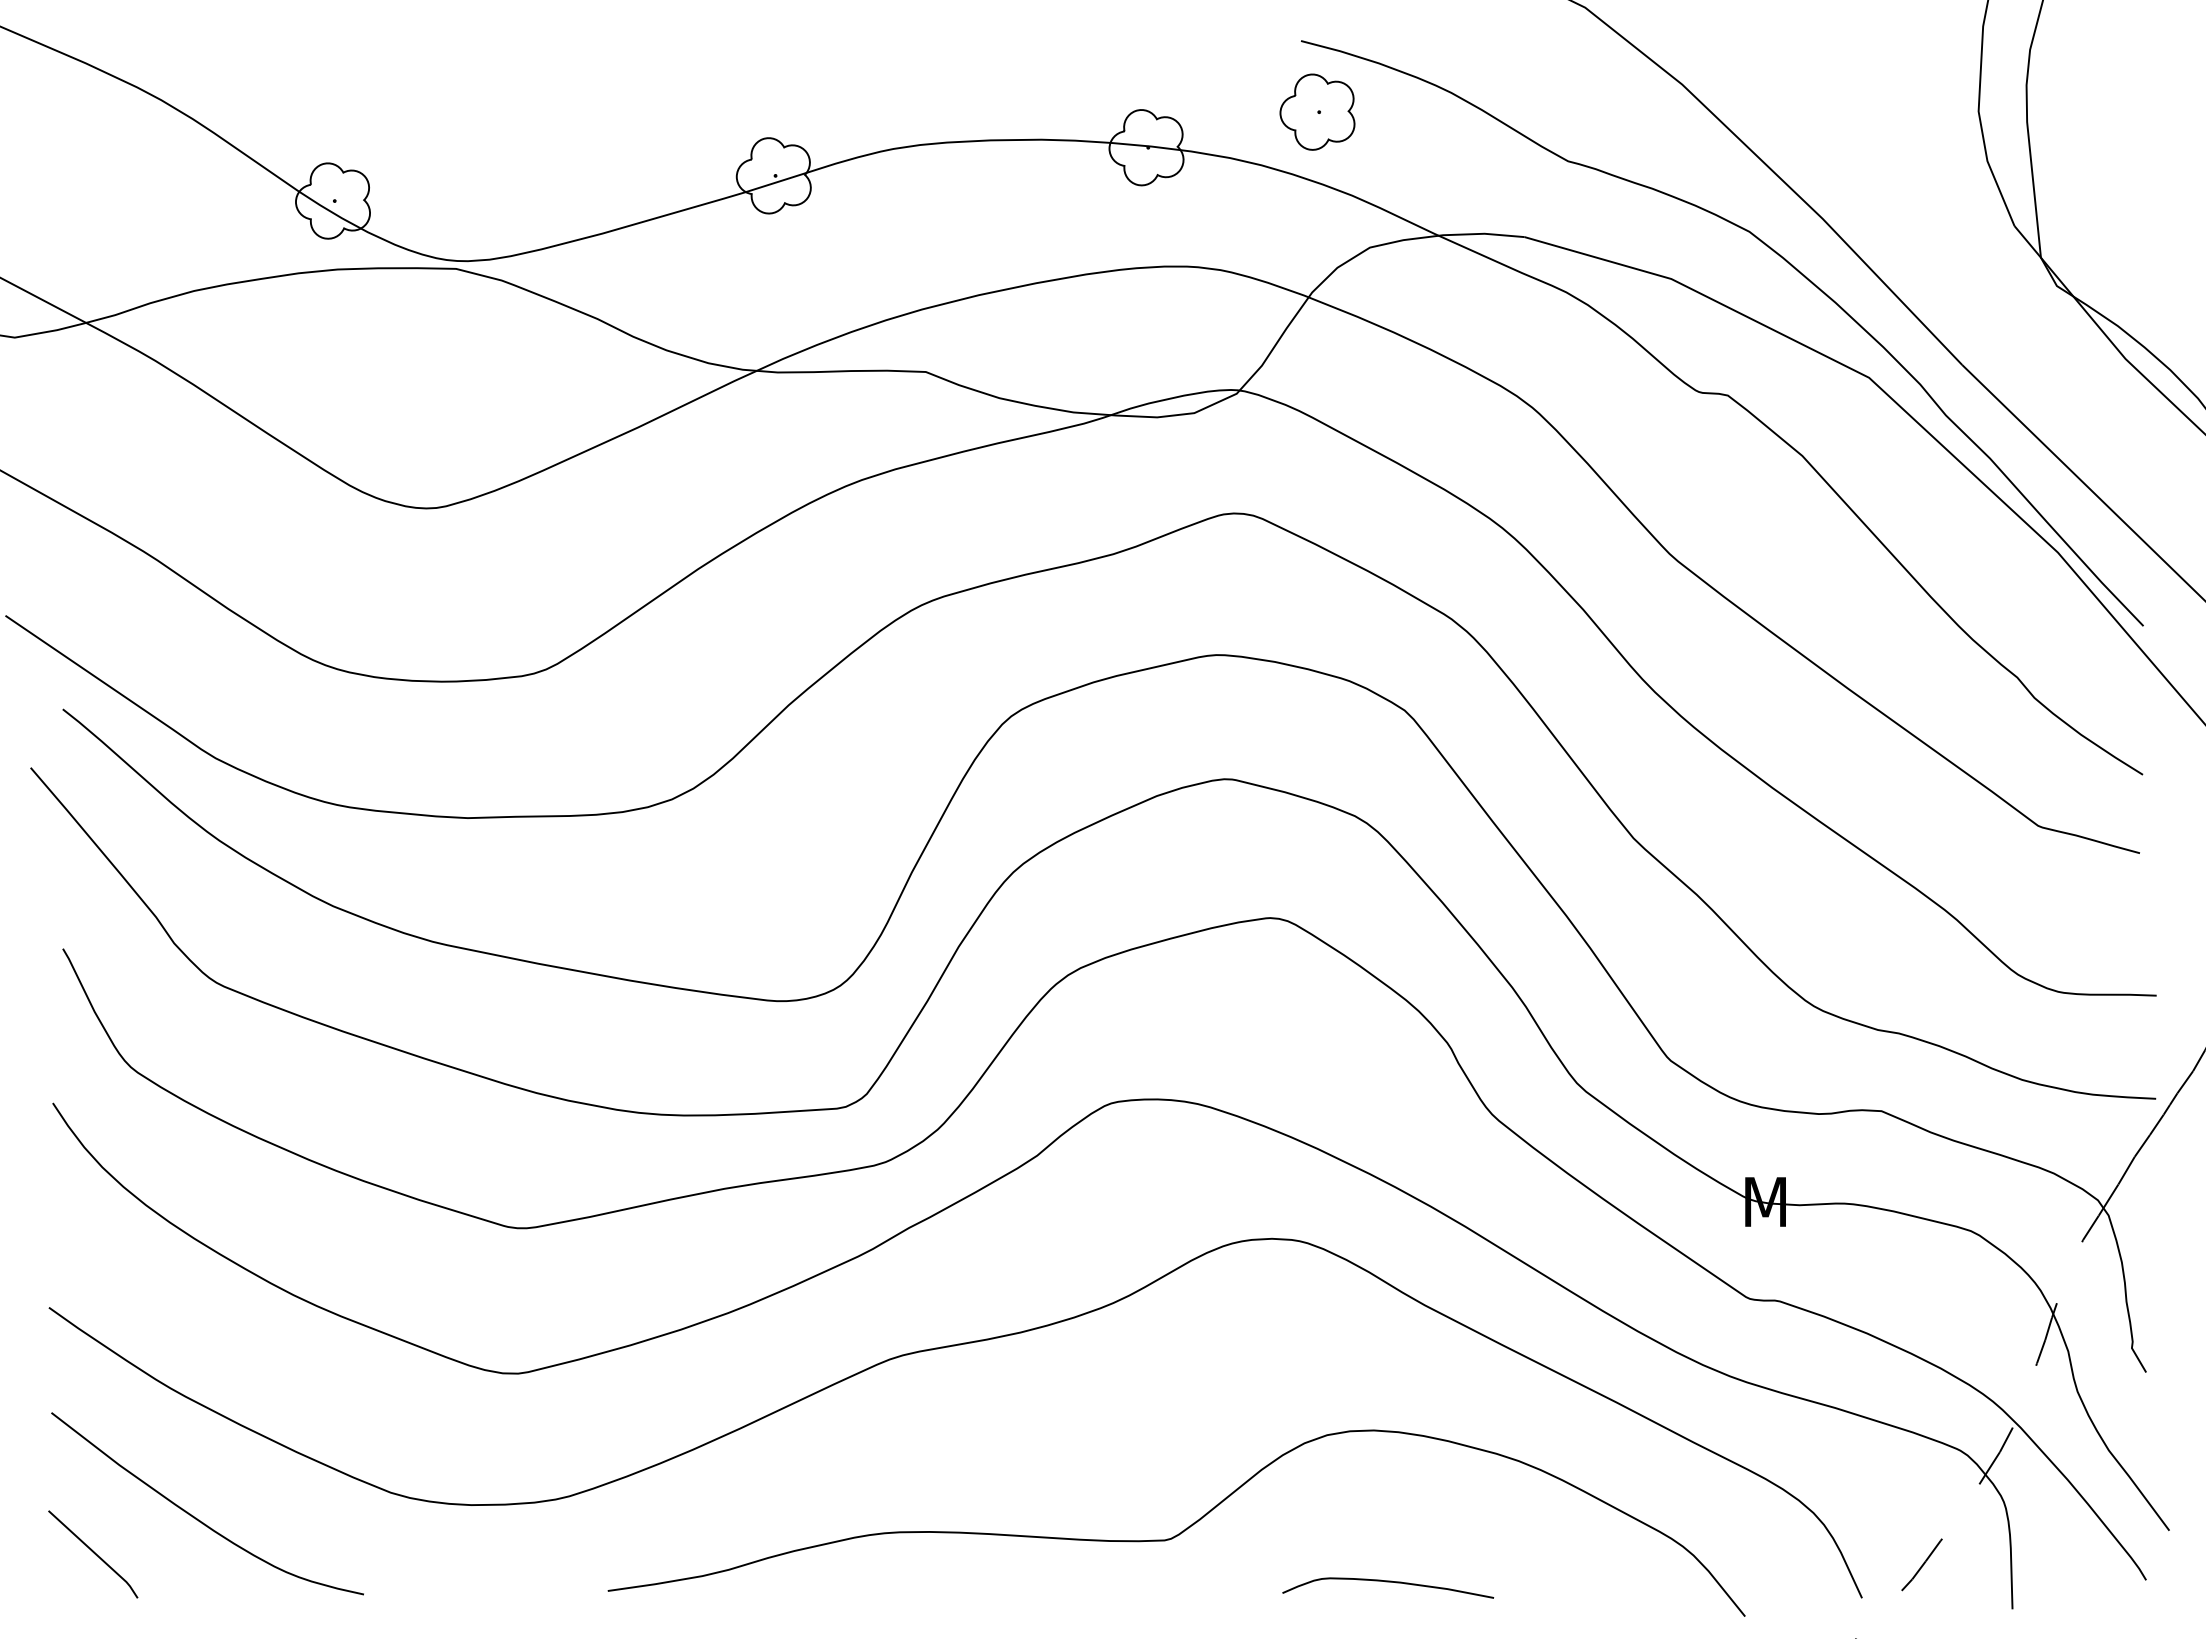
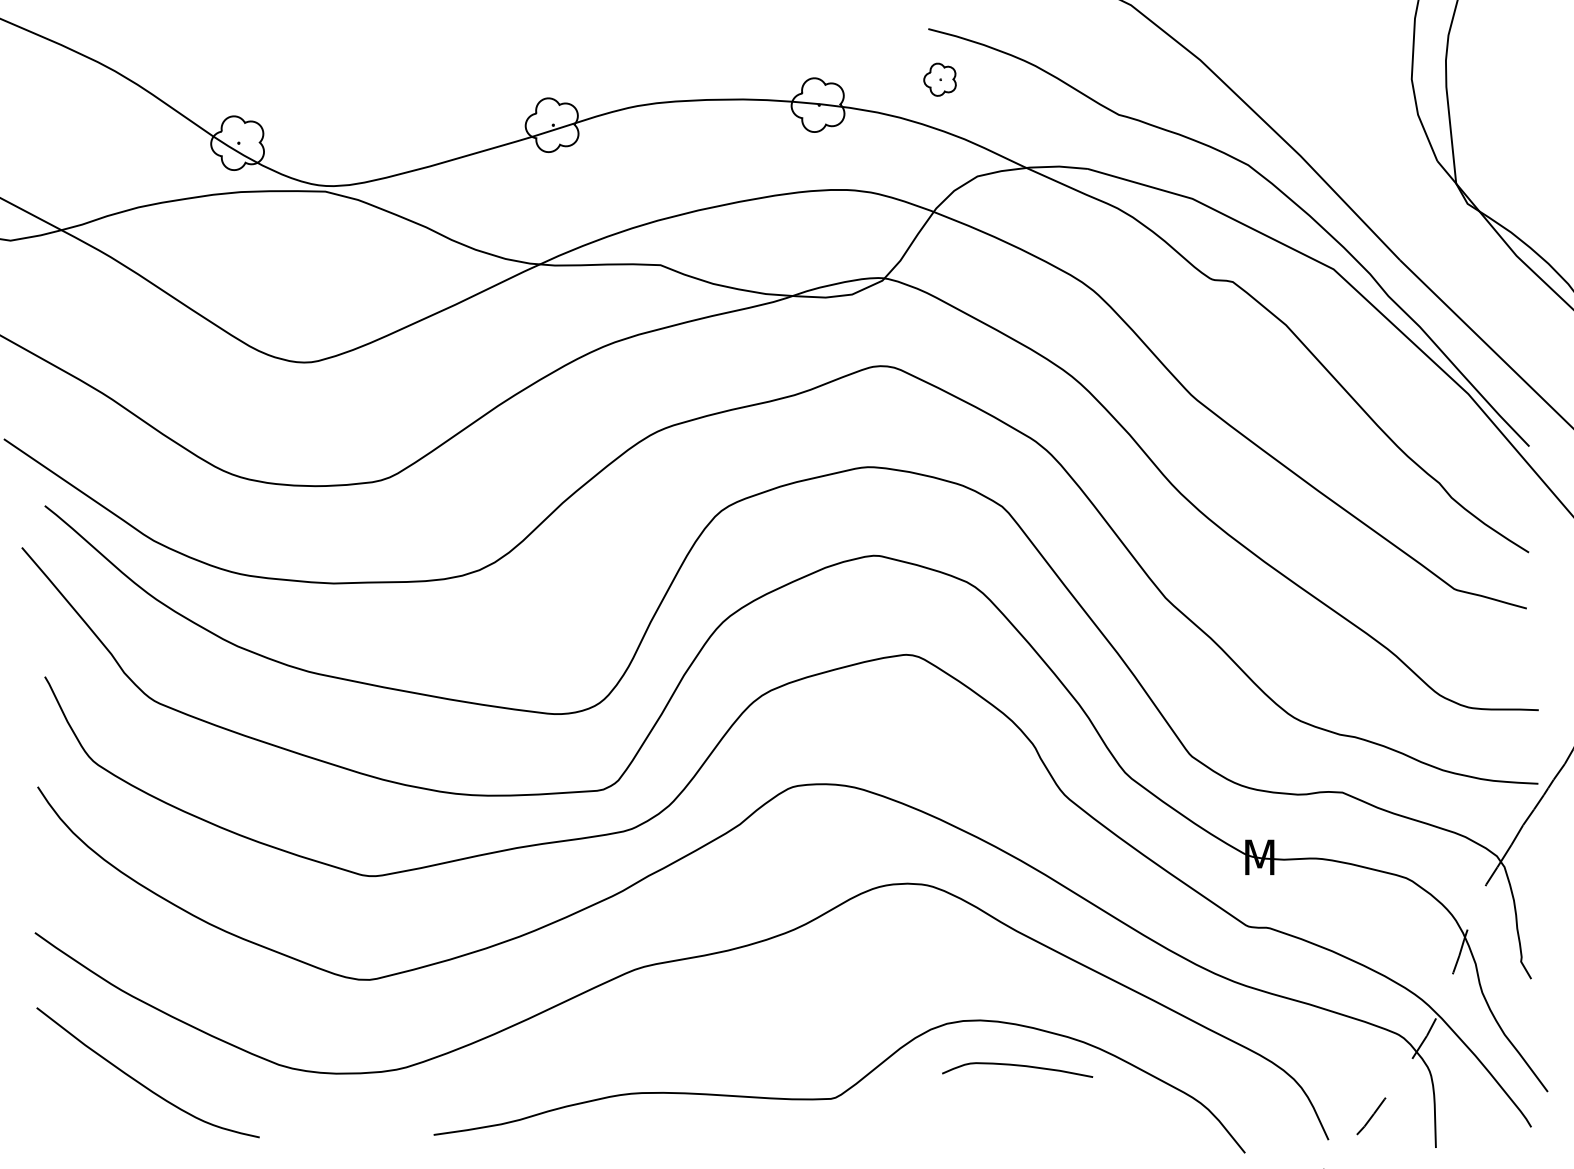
part: (1317, 111) -> (940, 79), size x0.6
line: (93, 1553) -> (66, 1108), removed
curve: (1388, 1582) -> (1017, 1066), moved

